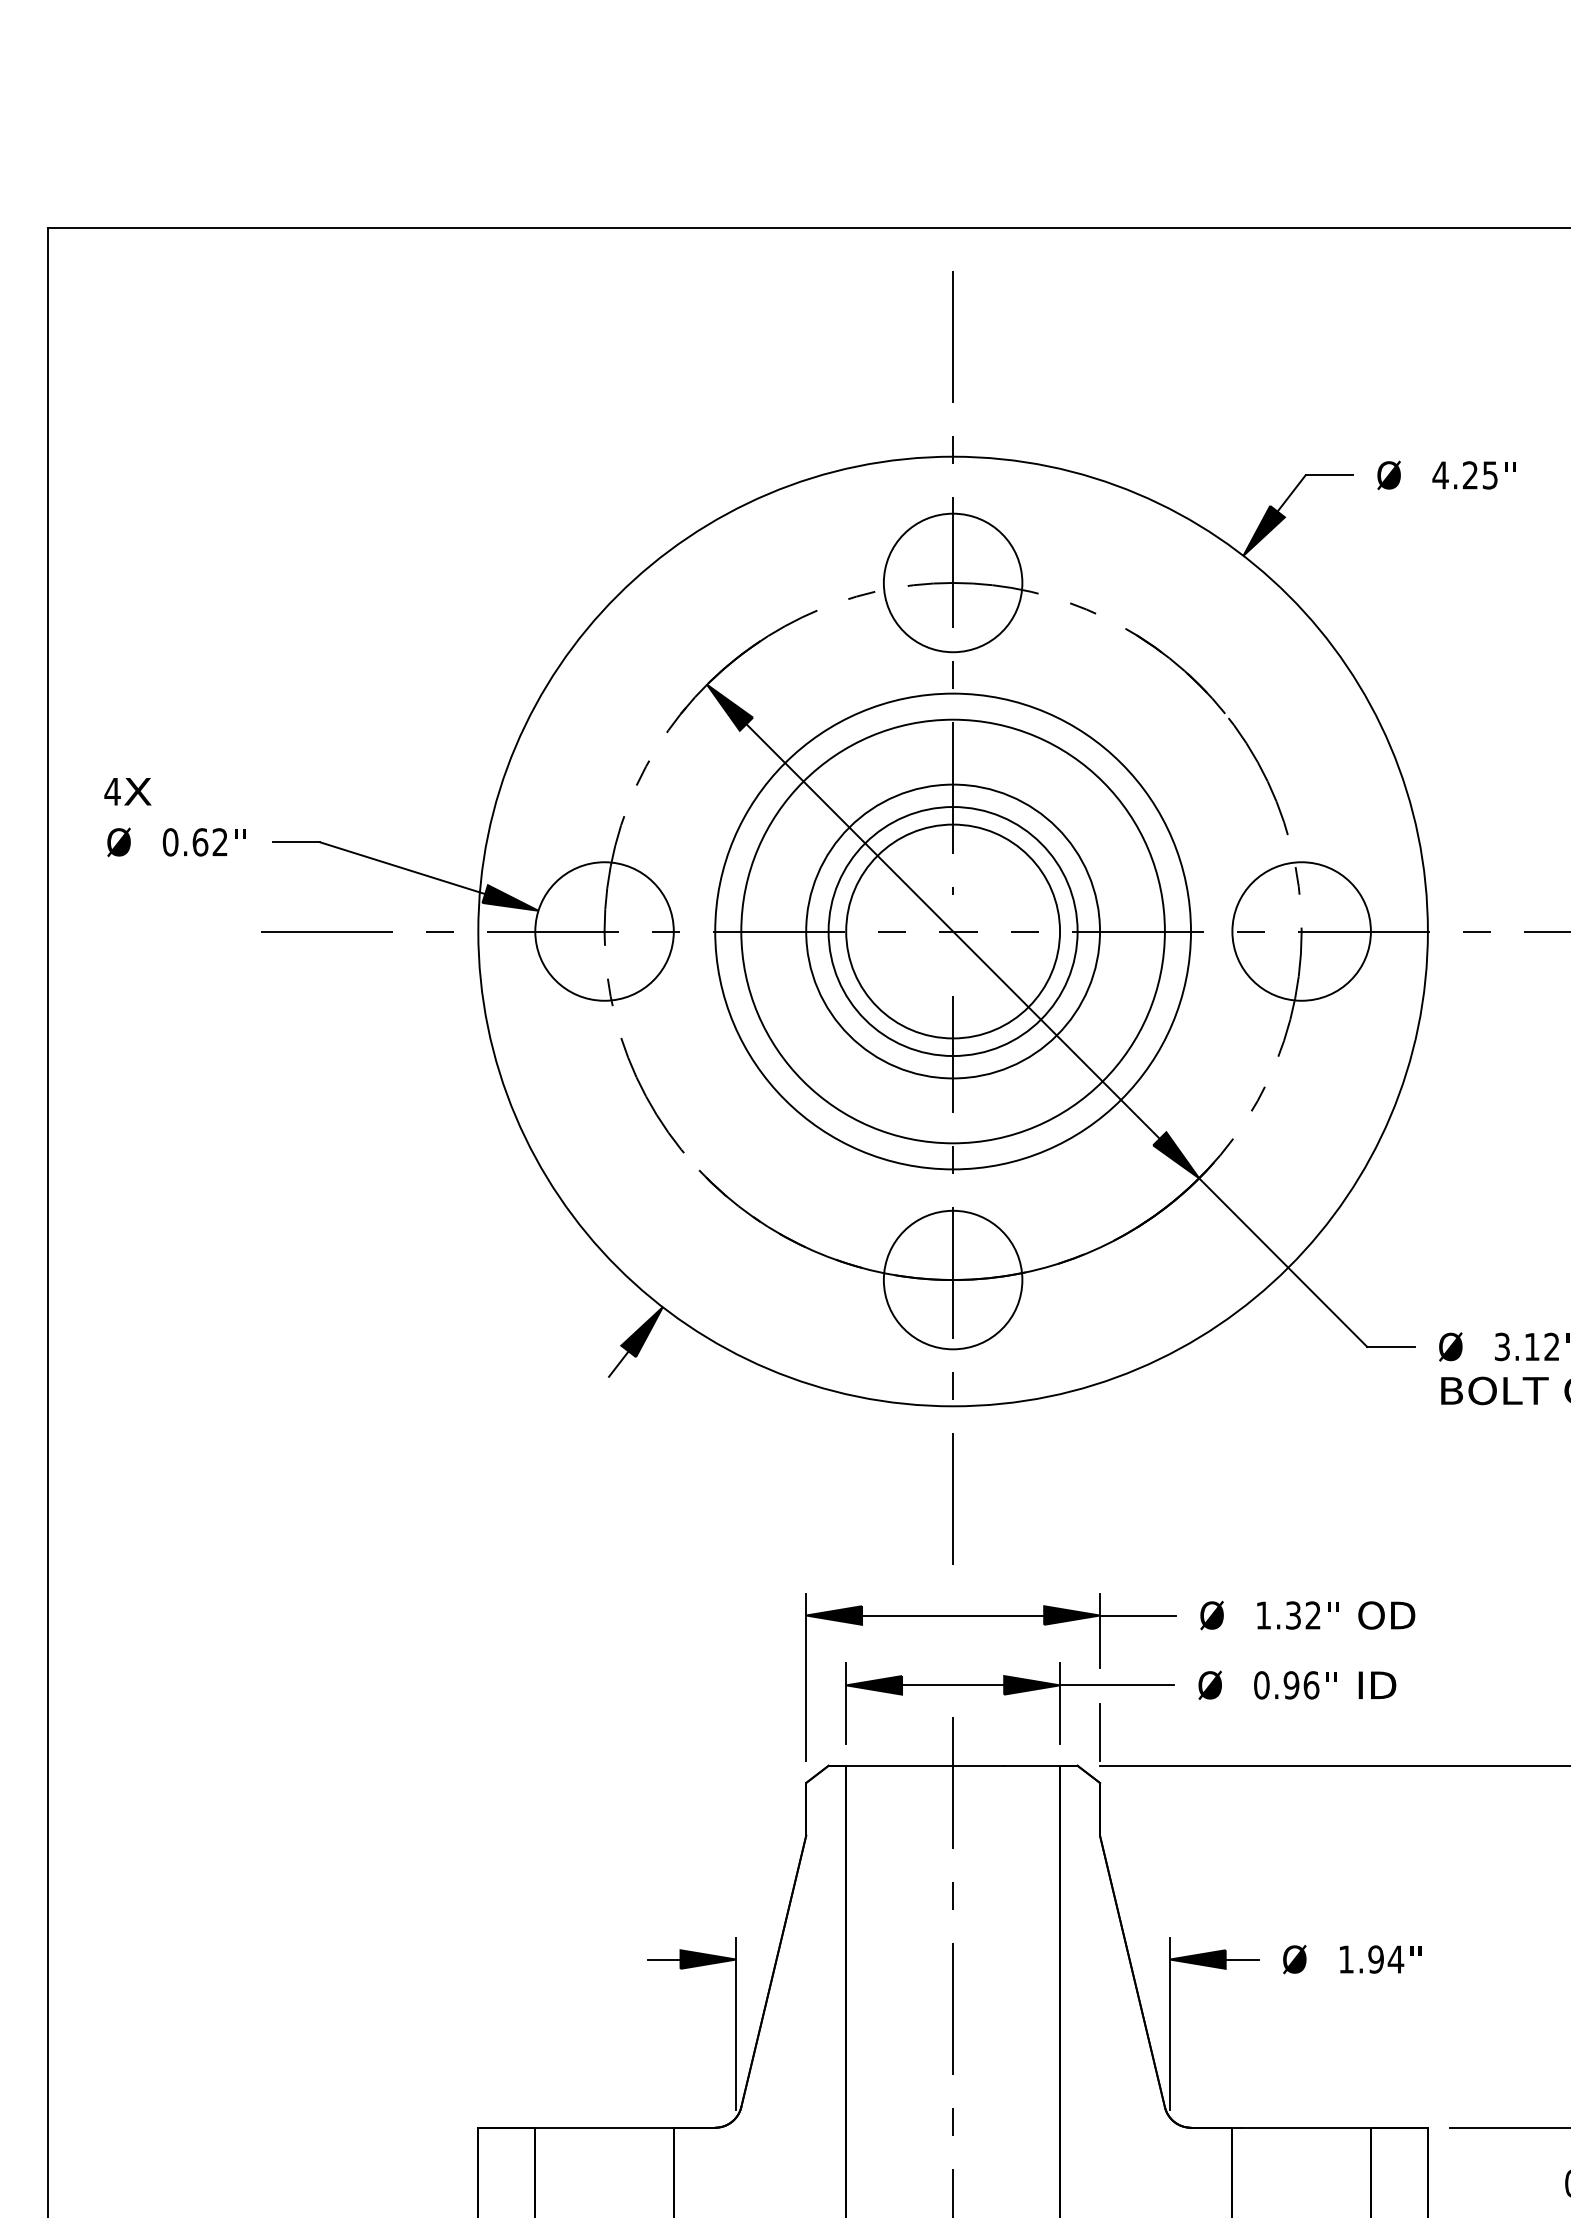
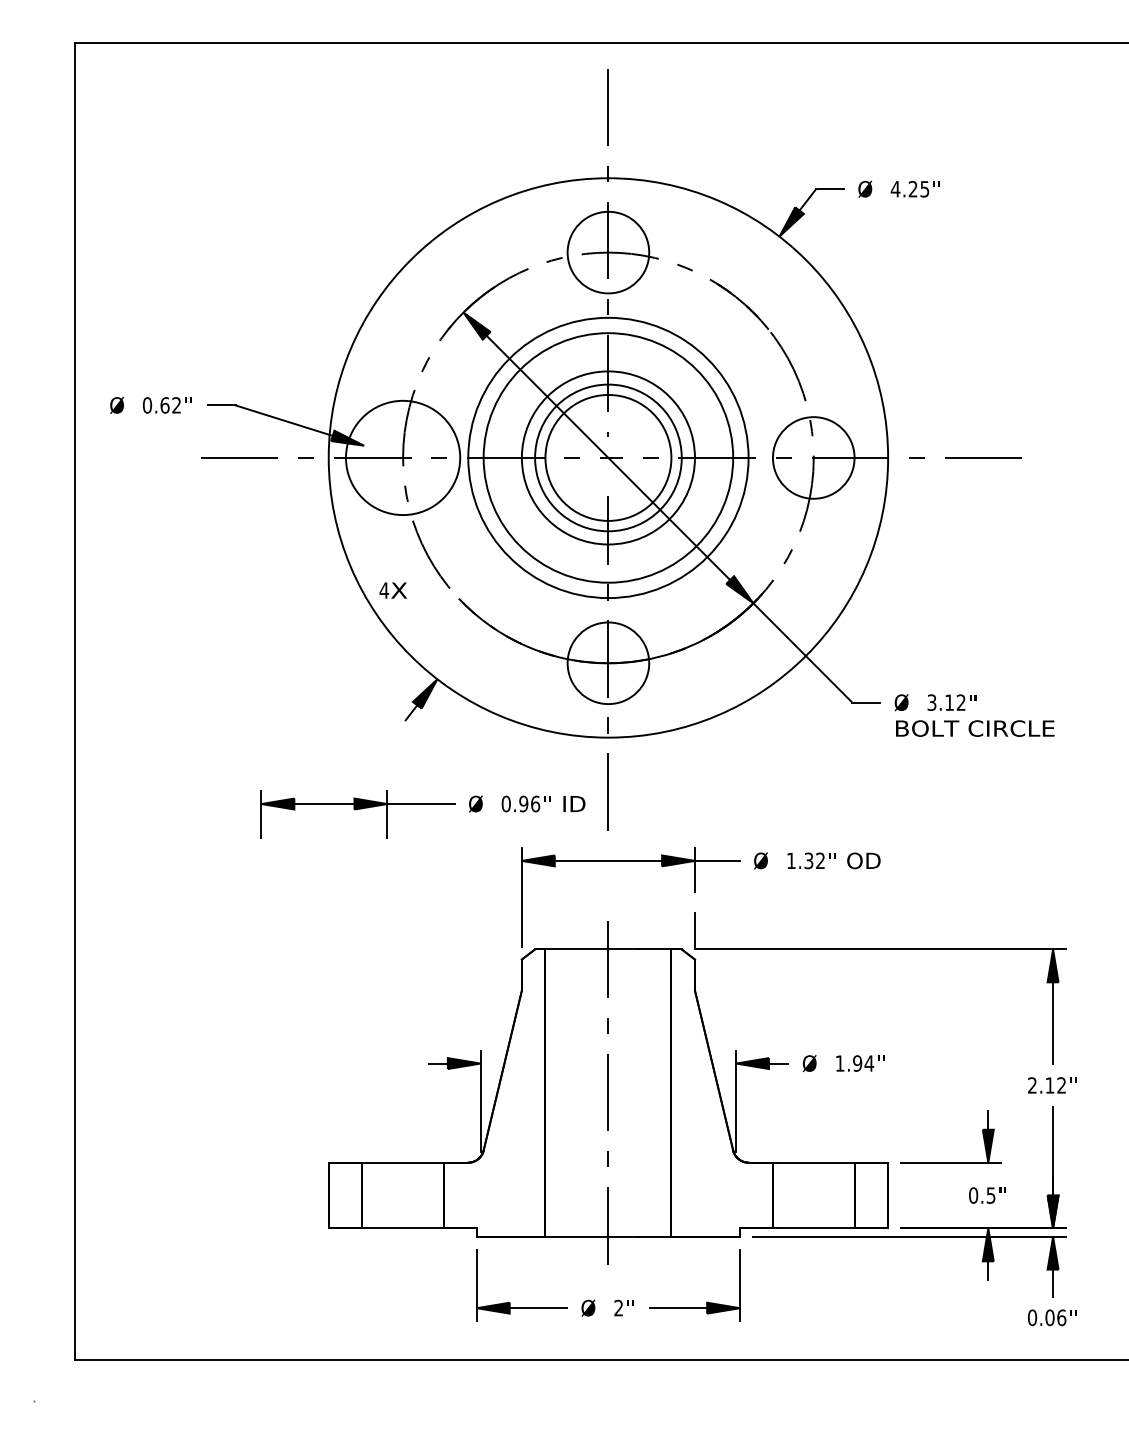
text: (126, 791) -> (392, 590), moved
circle: (603, 930) -> (402, 457), size x1.4
part: (1119, 1686) -> (422, 804), moved

